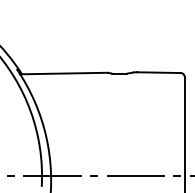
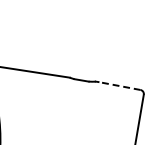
line: (158, 72) -> (119, 85), solid -> dashed

